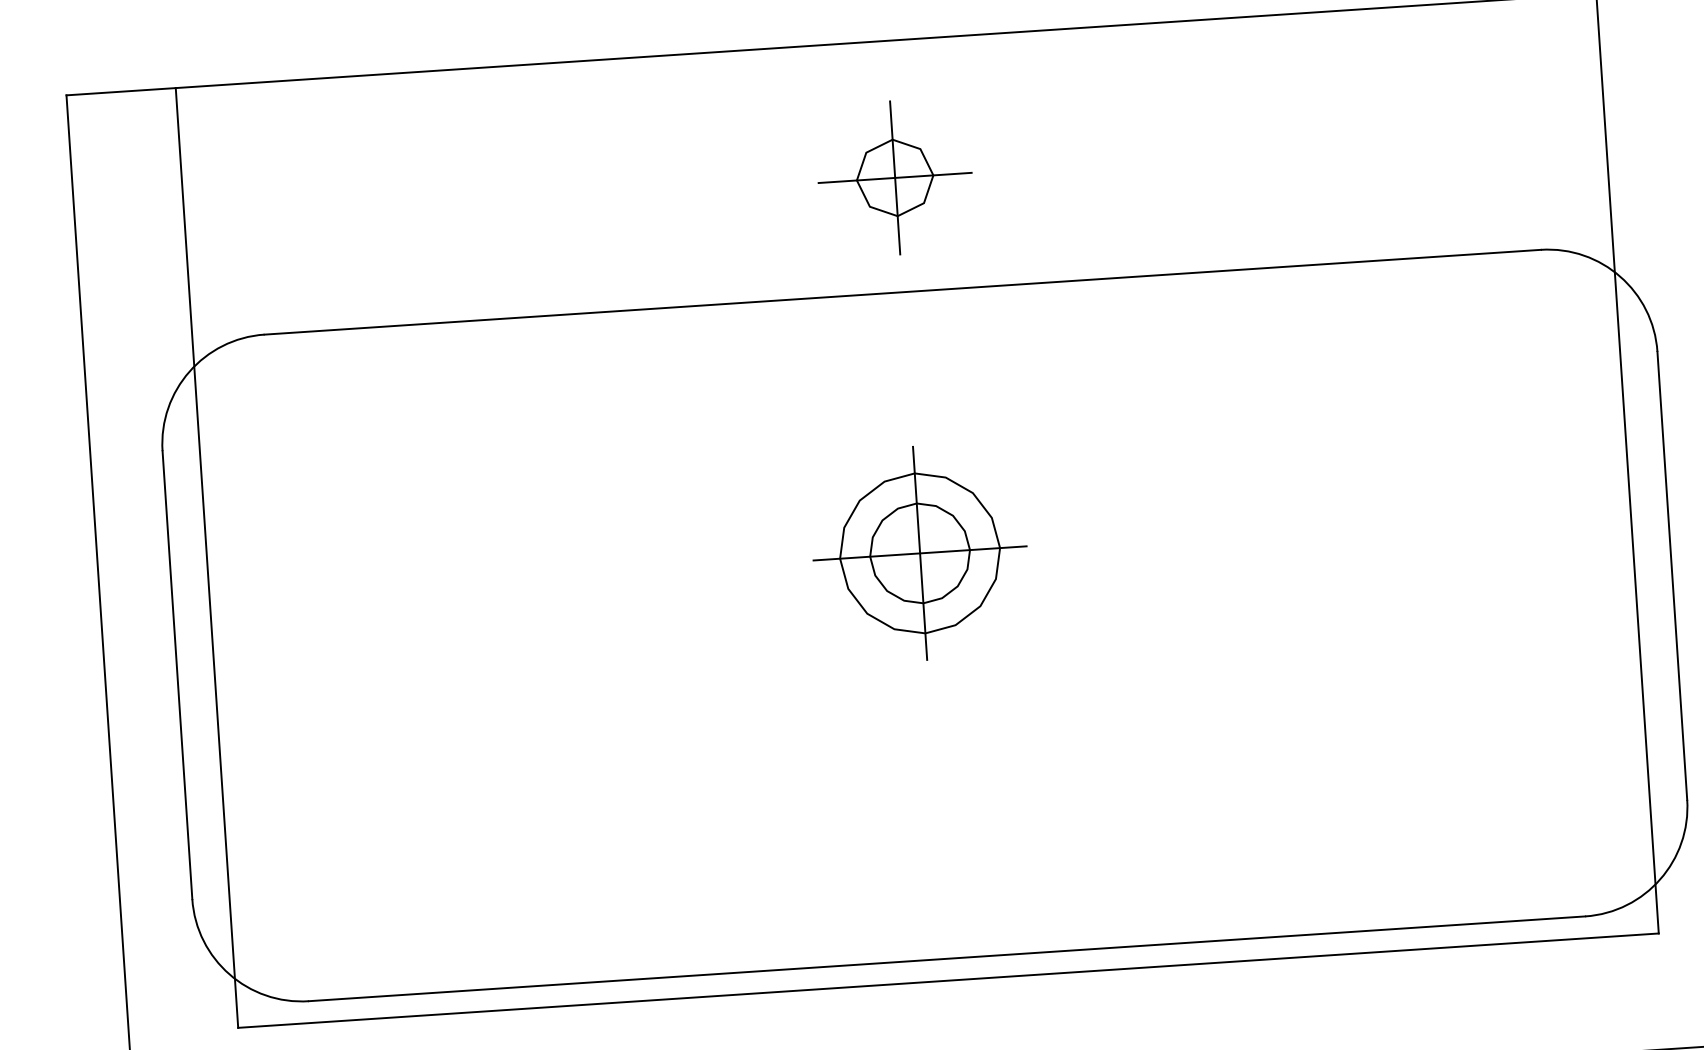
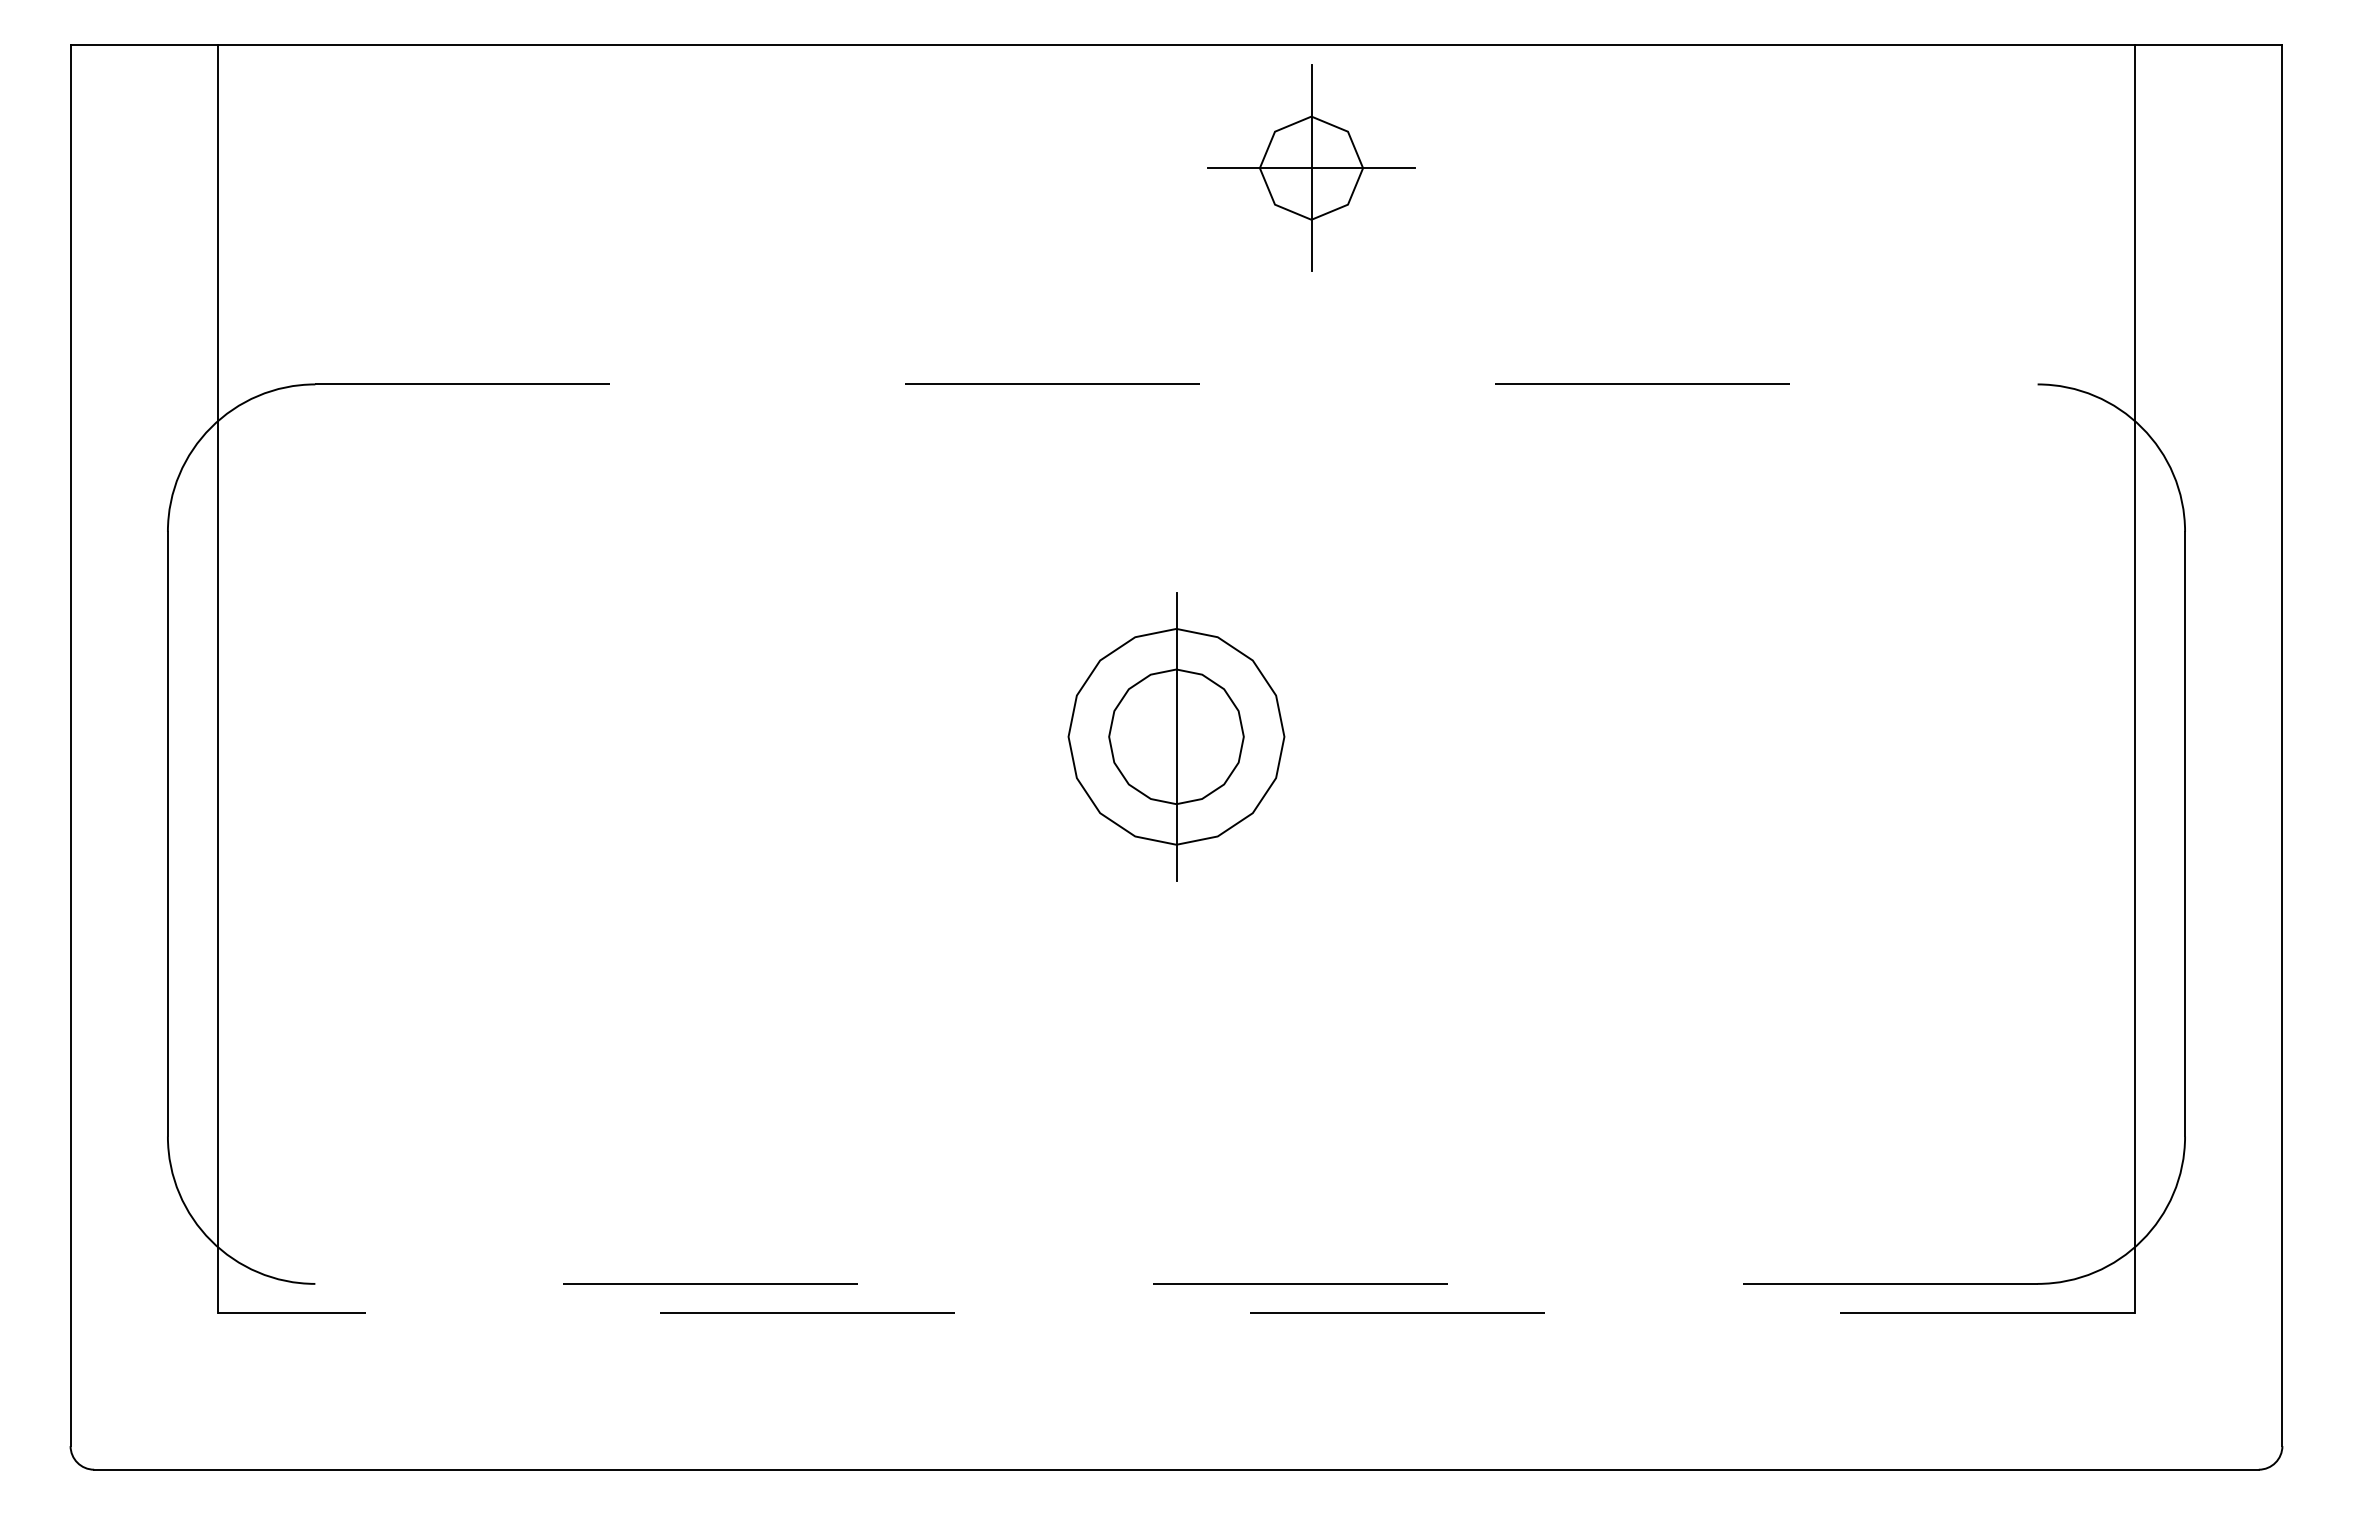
part: (895, 177) -> (1311, 167), moved
line: (902, 292) -> (1176, 384), solid -> dashed
line: (920, 553) -> (1176, 736), removed
line: (947, 958) -> (1176, 1283), solid -> dashed
line: (948, 980) -> (1176, 1313), solid -> dashed

